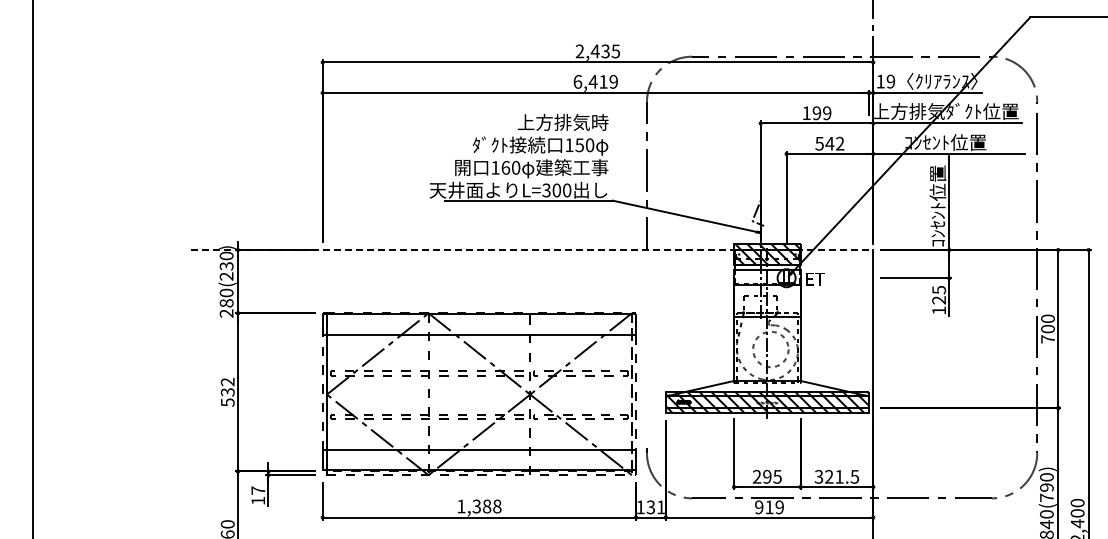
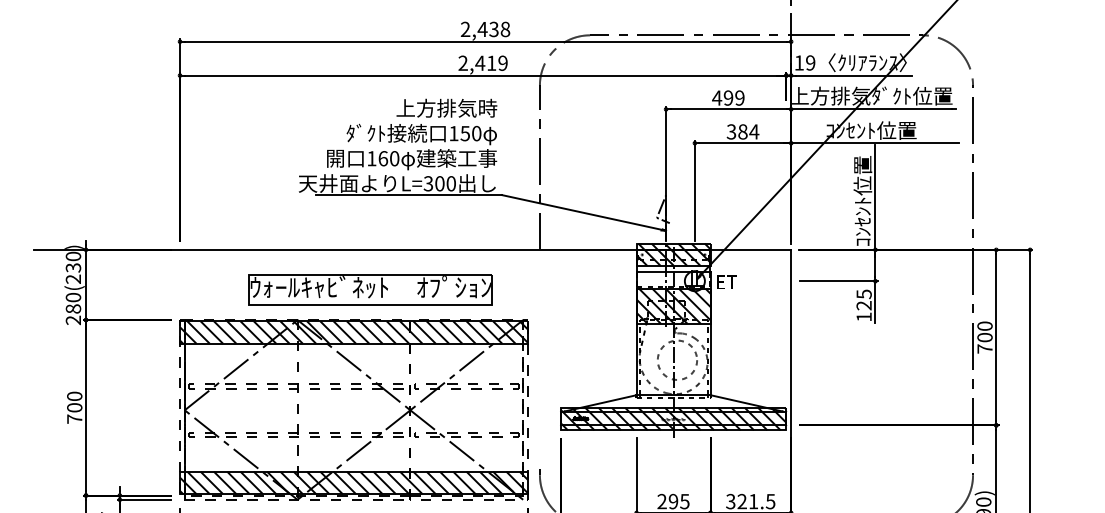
text: (615, 51) -> (505, 29), 2,435 -> 2,438
text: (577, 81) -> (462, 62), 6,419 -> 2,419
text: (806, 112) -> (716, 97), 199 -> 499
text: (829, 143) -> (742, 131), 542 -> 384
line: (532, 250) -> (412, 250), dashed -> solid
part: (494, 285) -> (370, 289), added
hatch: (767, 300) -> (673, 305), added
hatch: (479, 324) -> (354, 332), added
text: (227, 391) -> (74, 406), 532 -> 700
hatch: (479, 459) -> (354, 482), added

